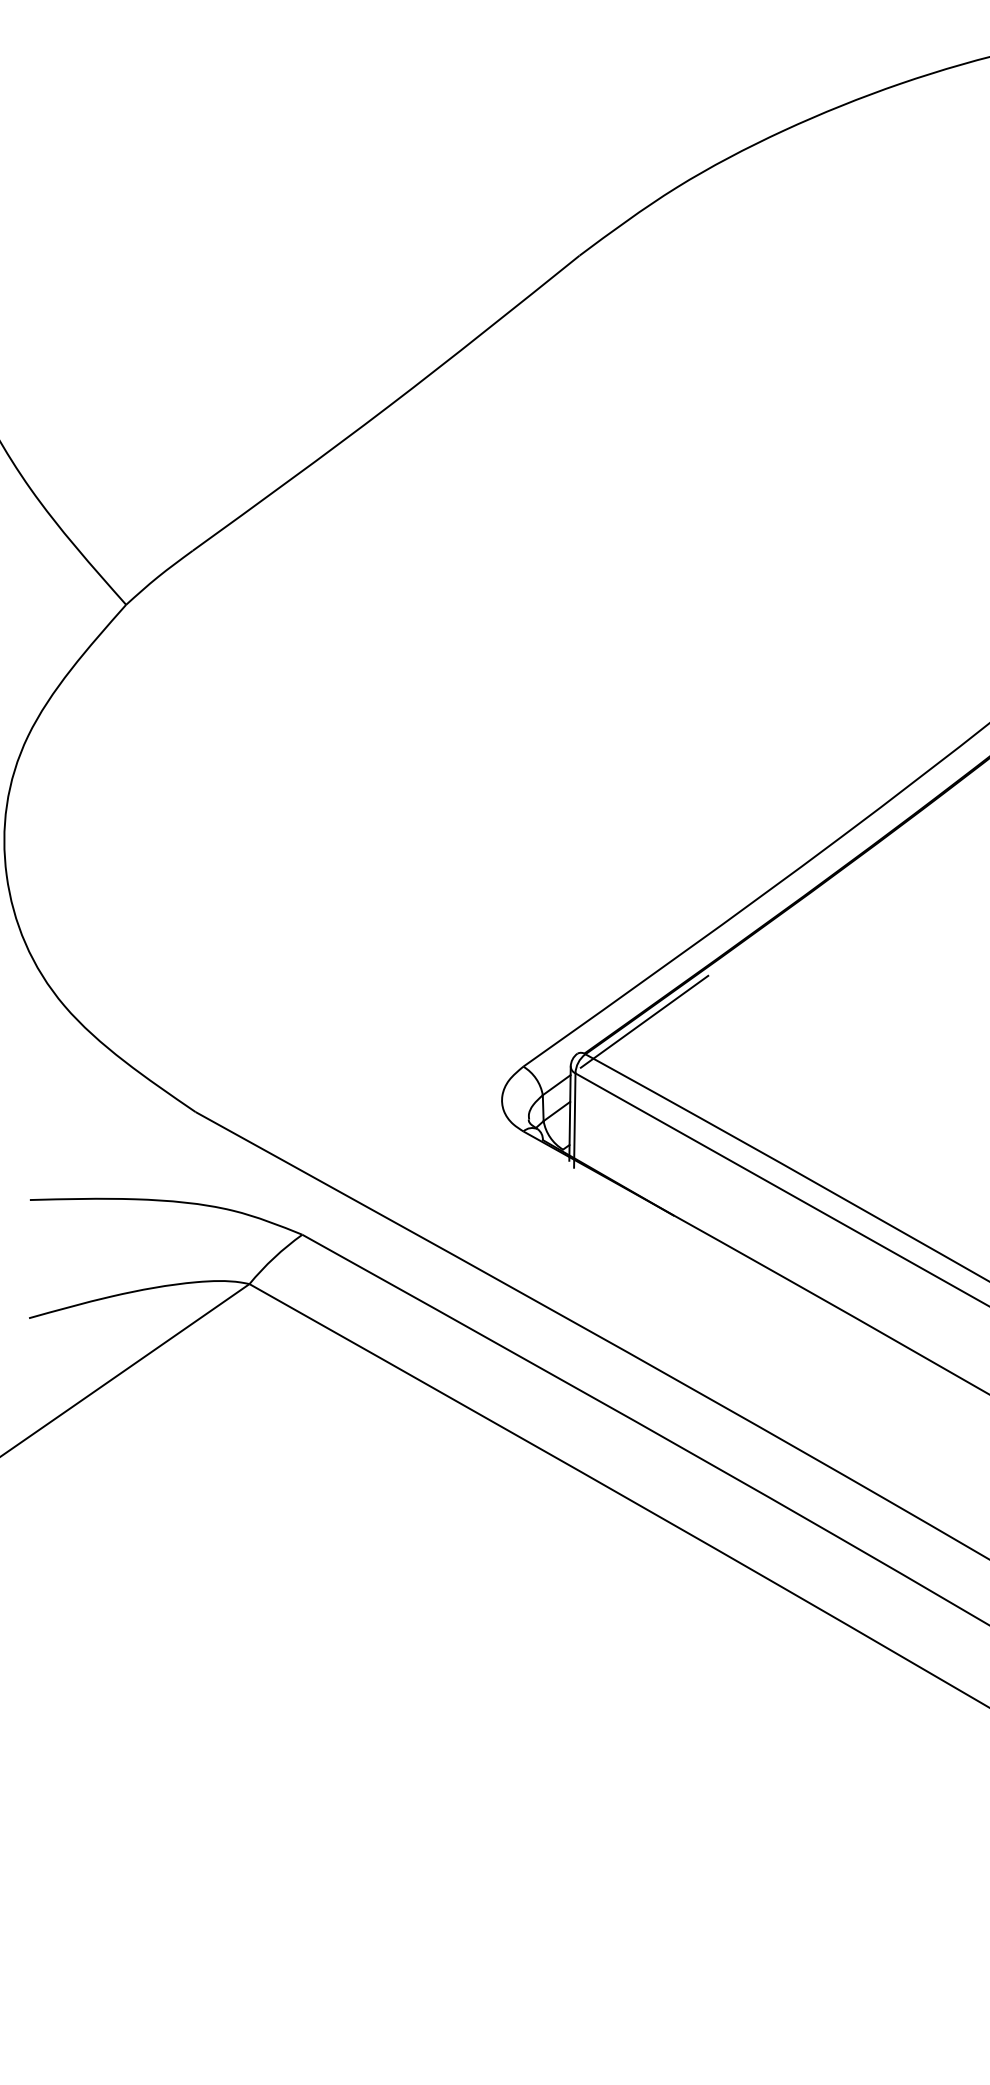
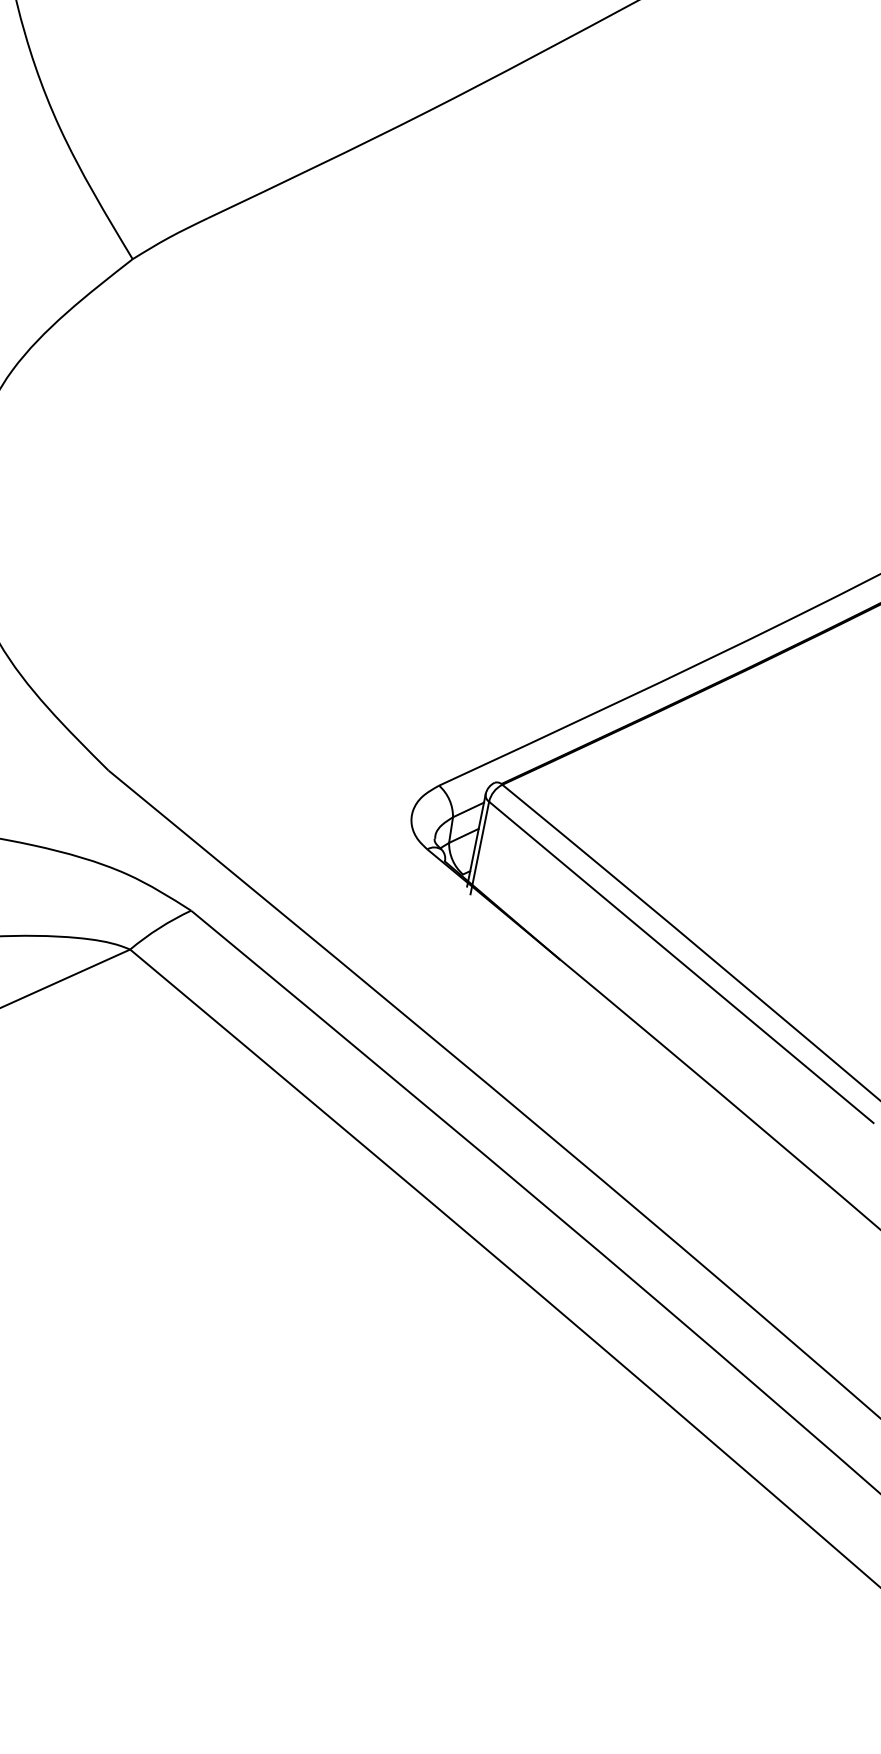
line: (644, 1021) -> (566, 763), removed

